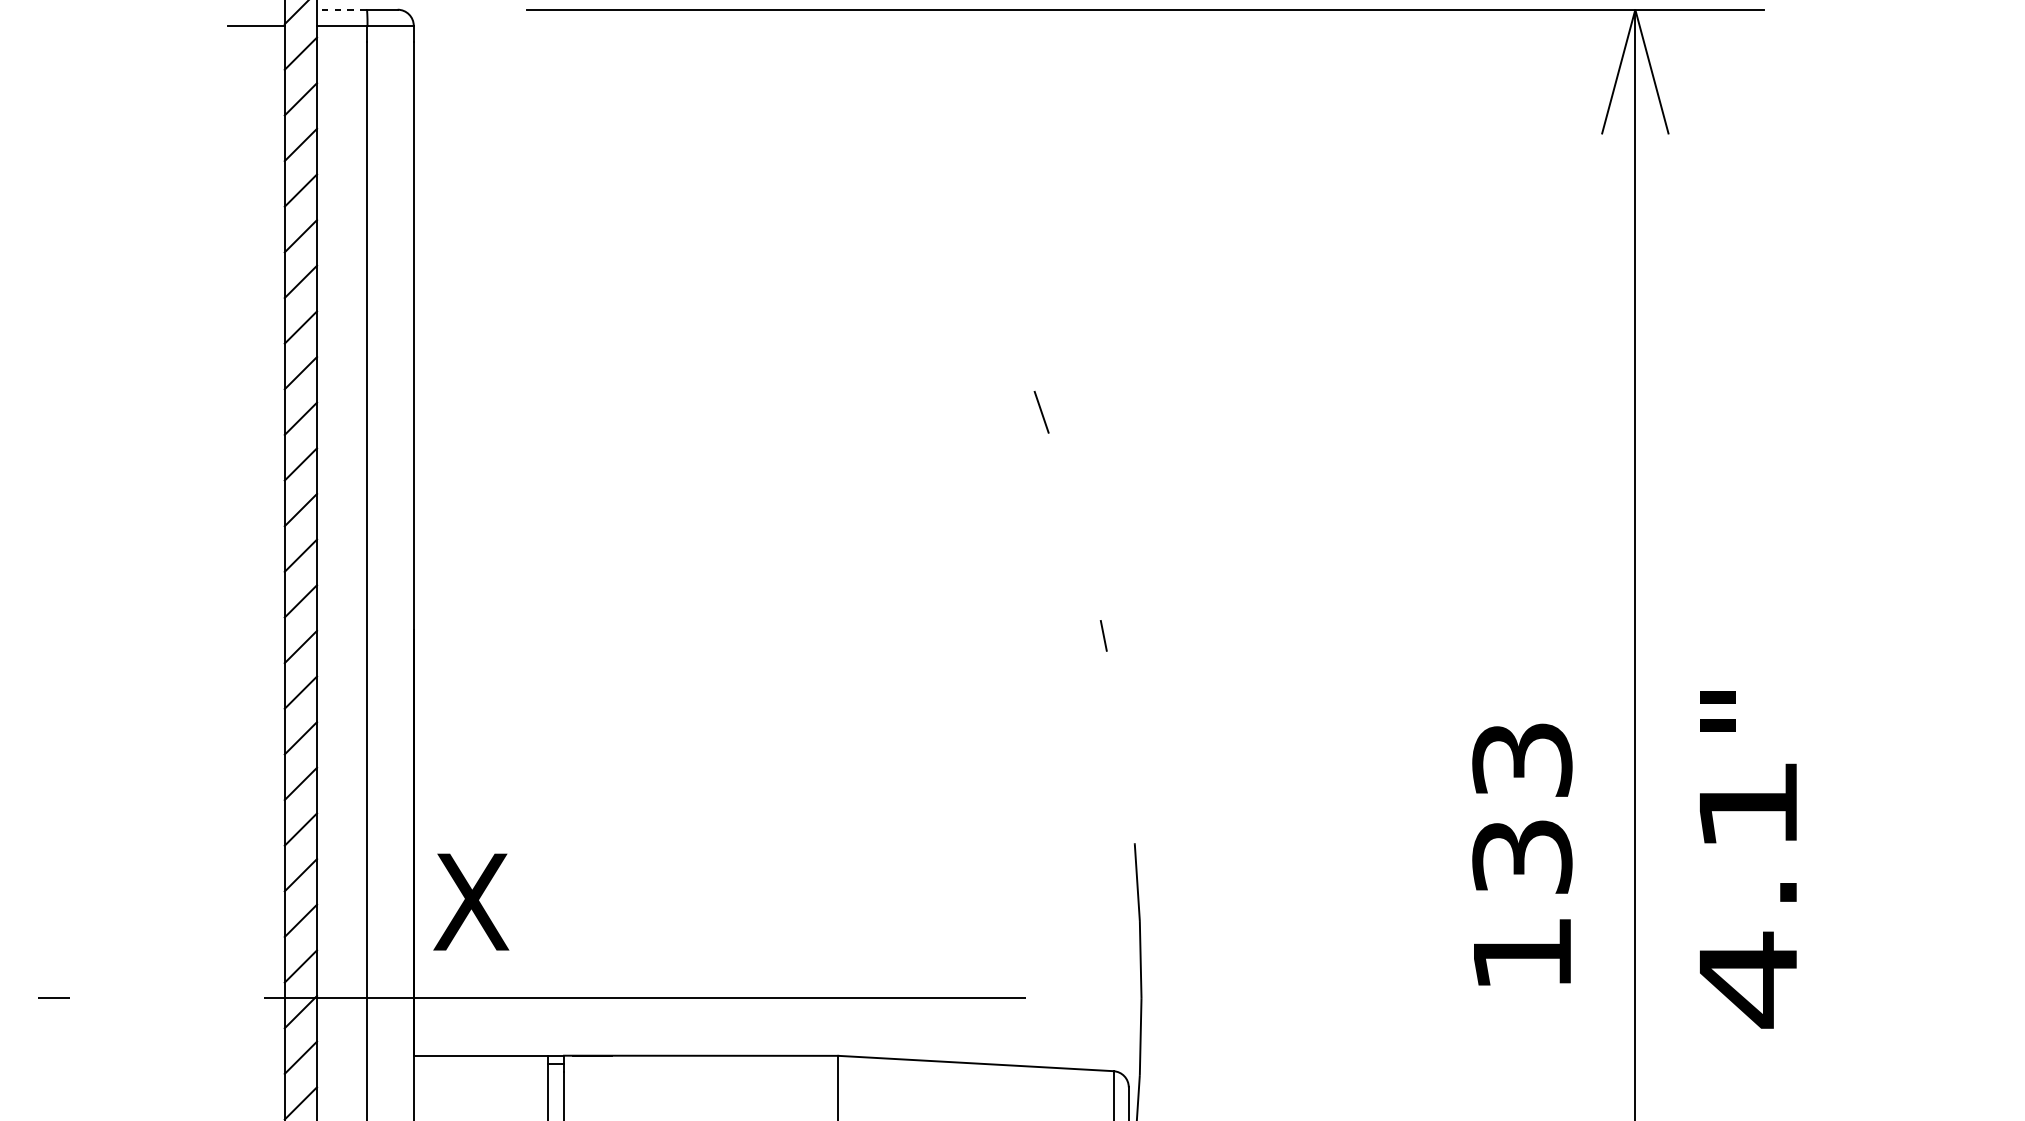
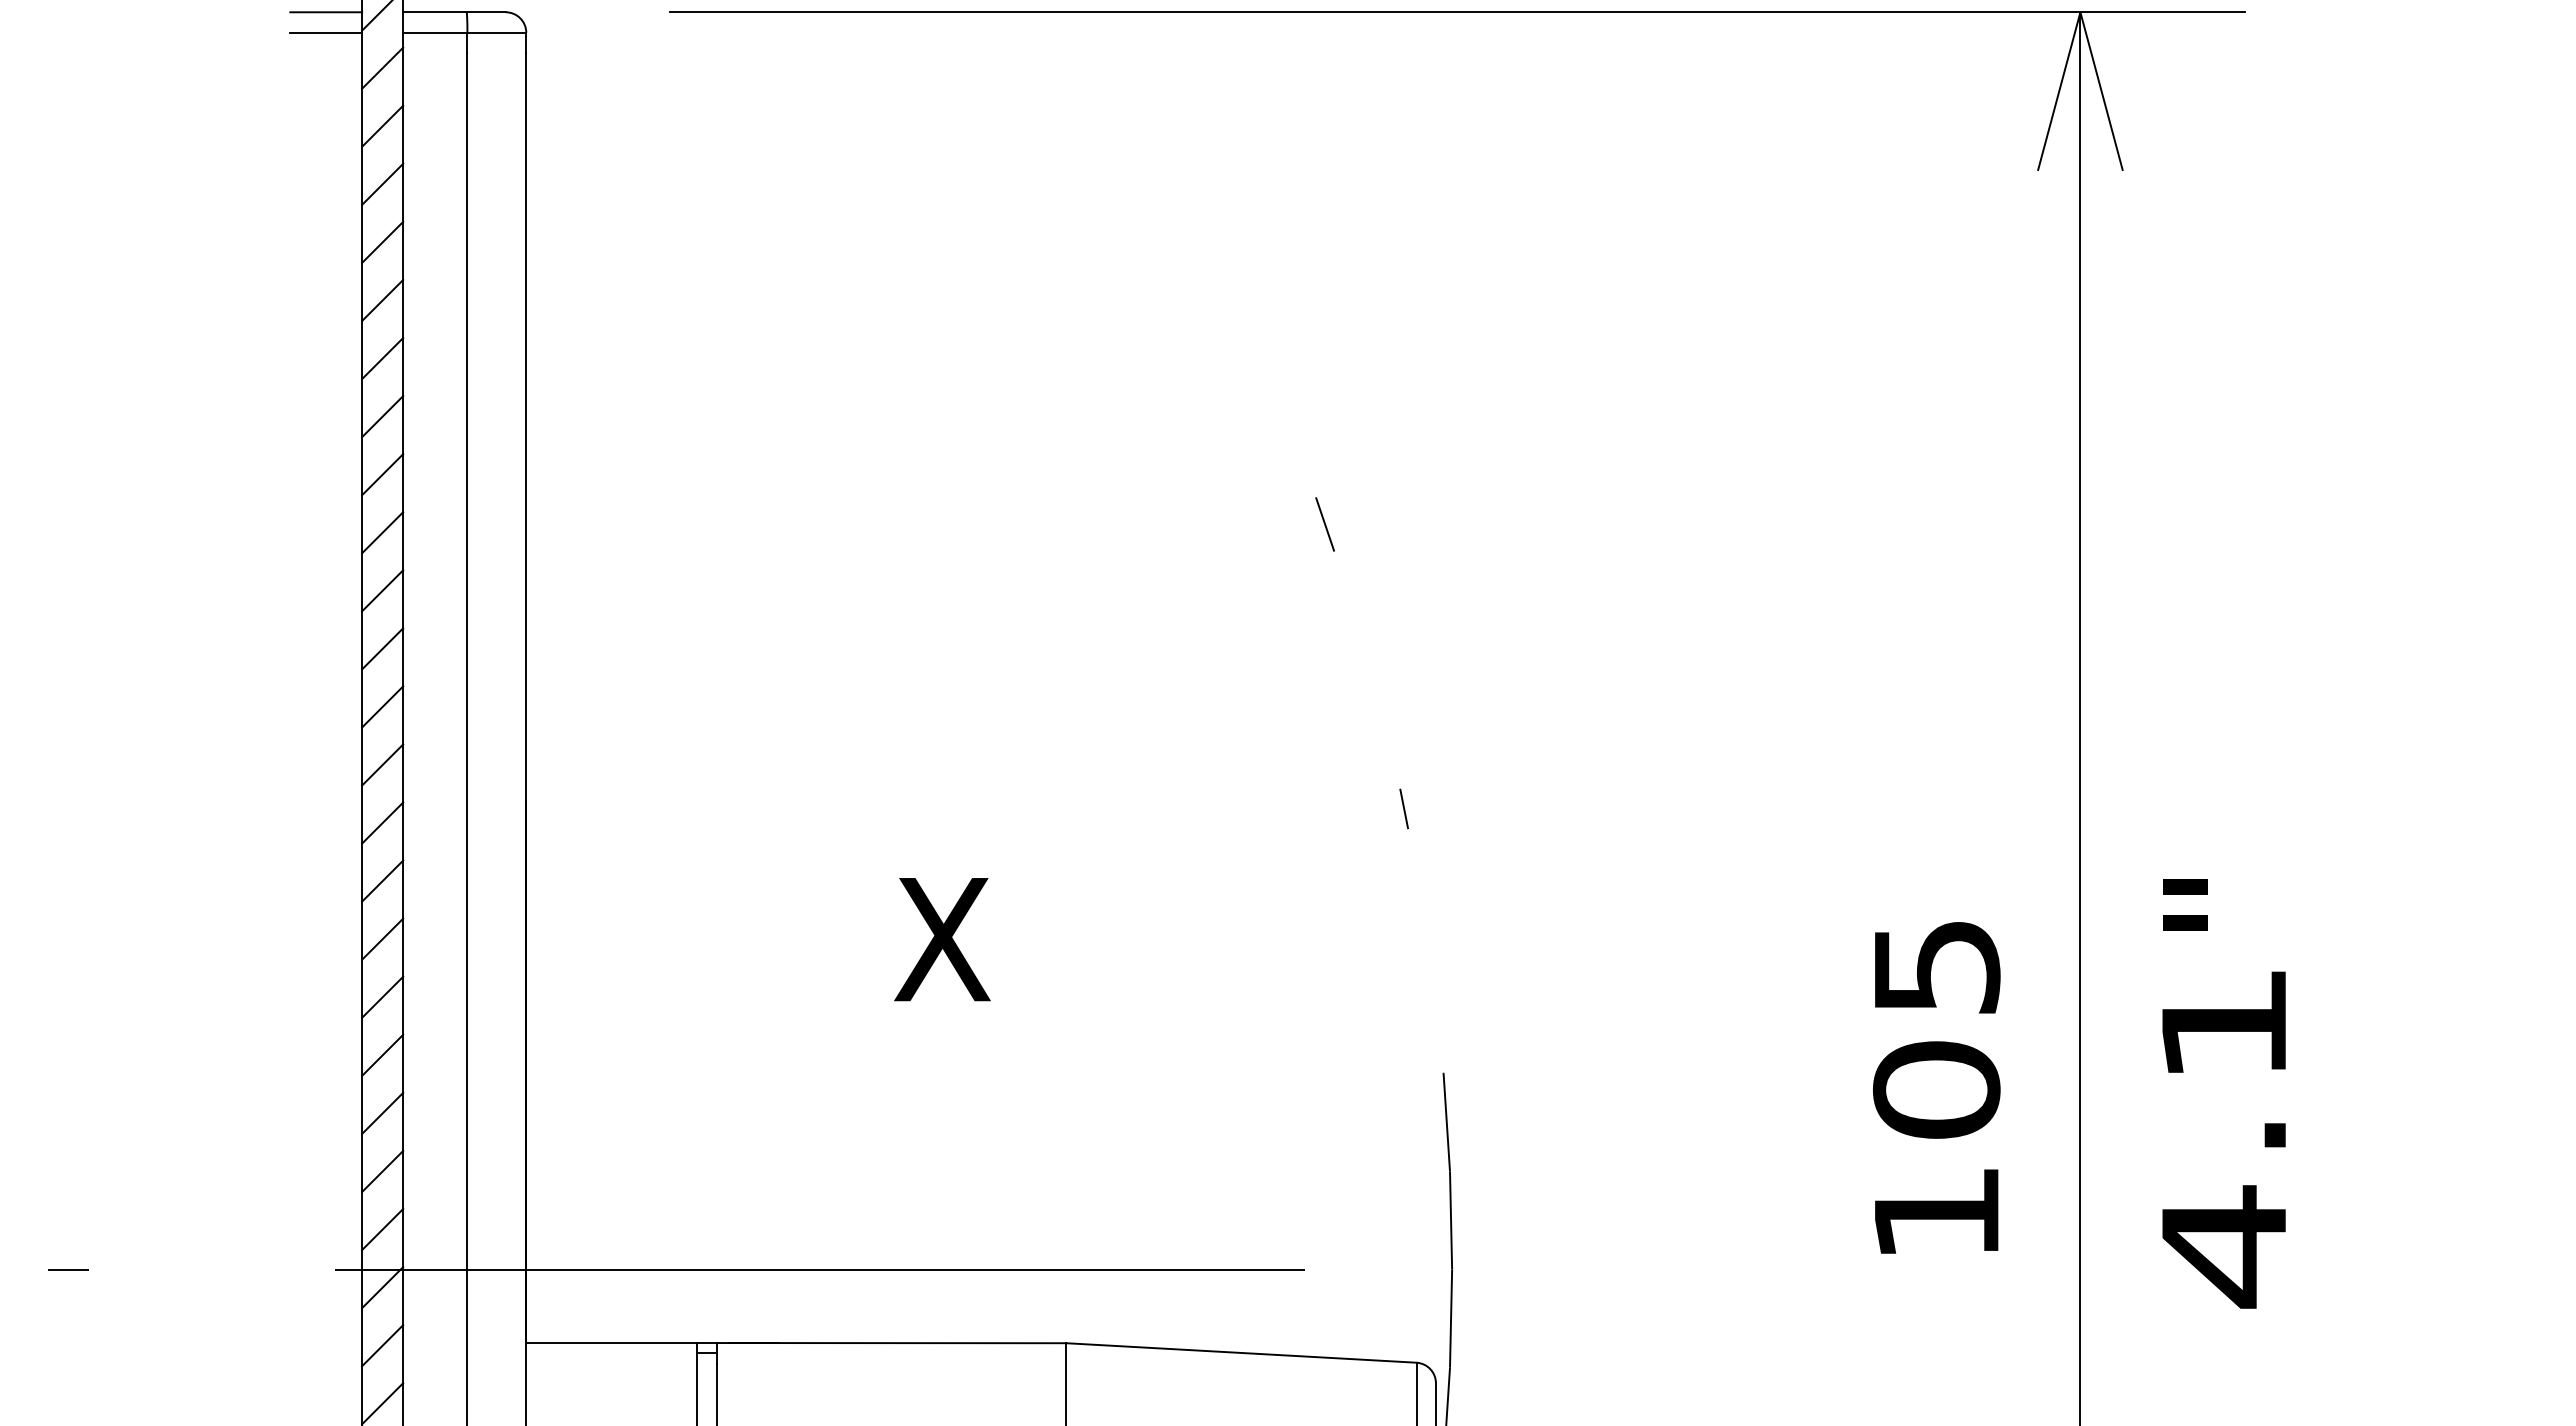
line: (256, 9) -> (326, 12), added
line: (341, 9) -> (434, 12), dashed -> solid
text: (1522, 809) -> (1936, 1029), 133 -> 105
text: (471, 902) -> (942, 939), moved

